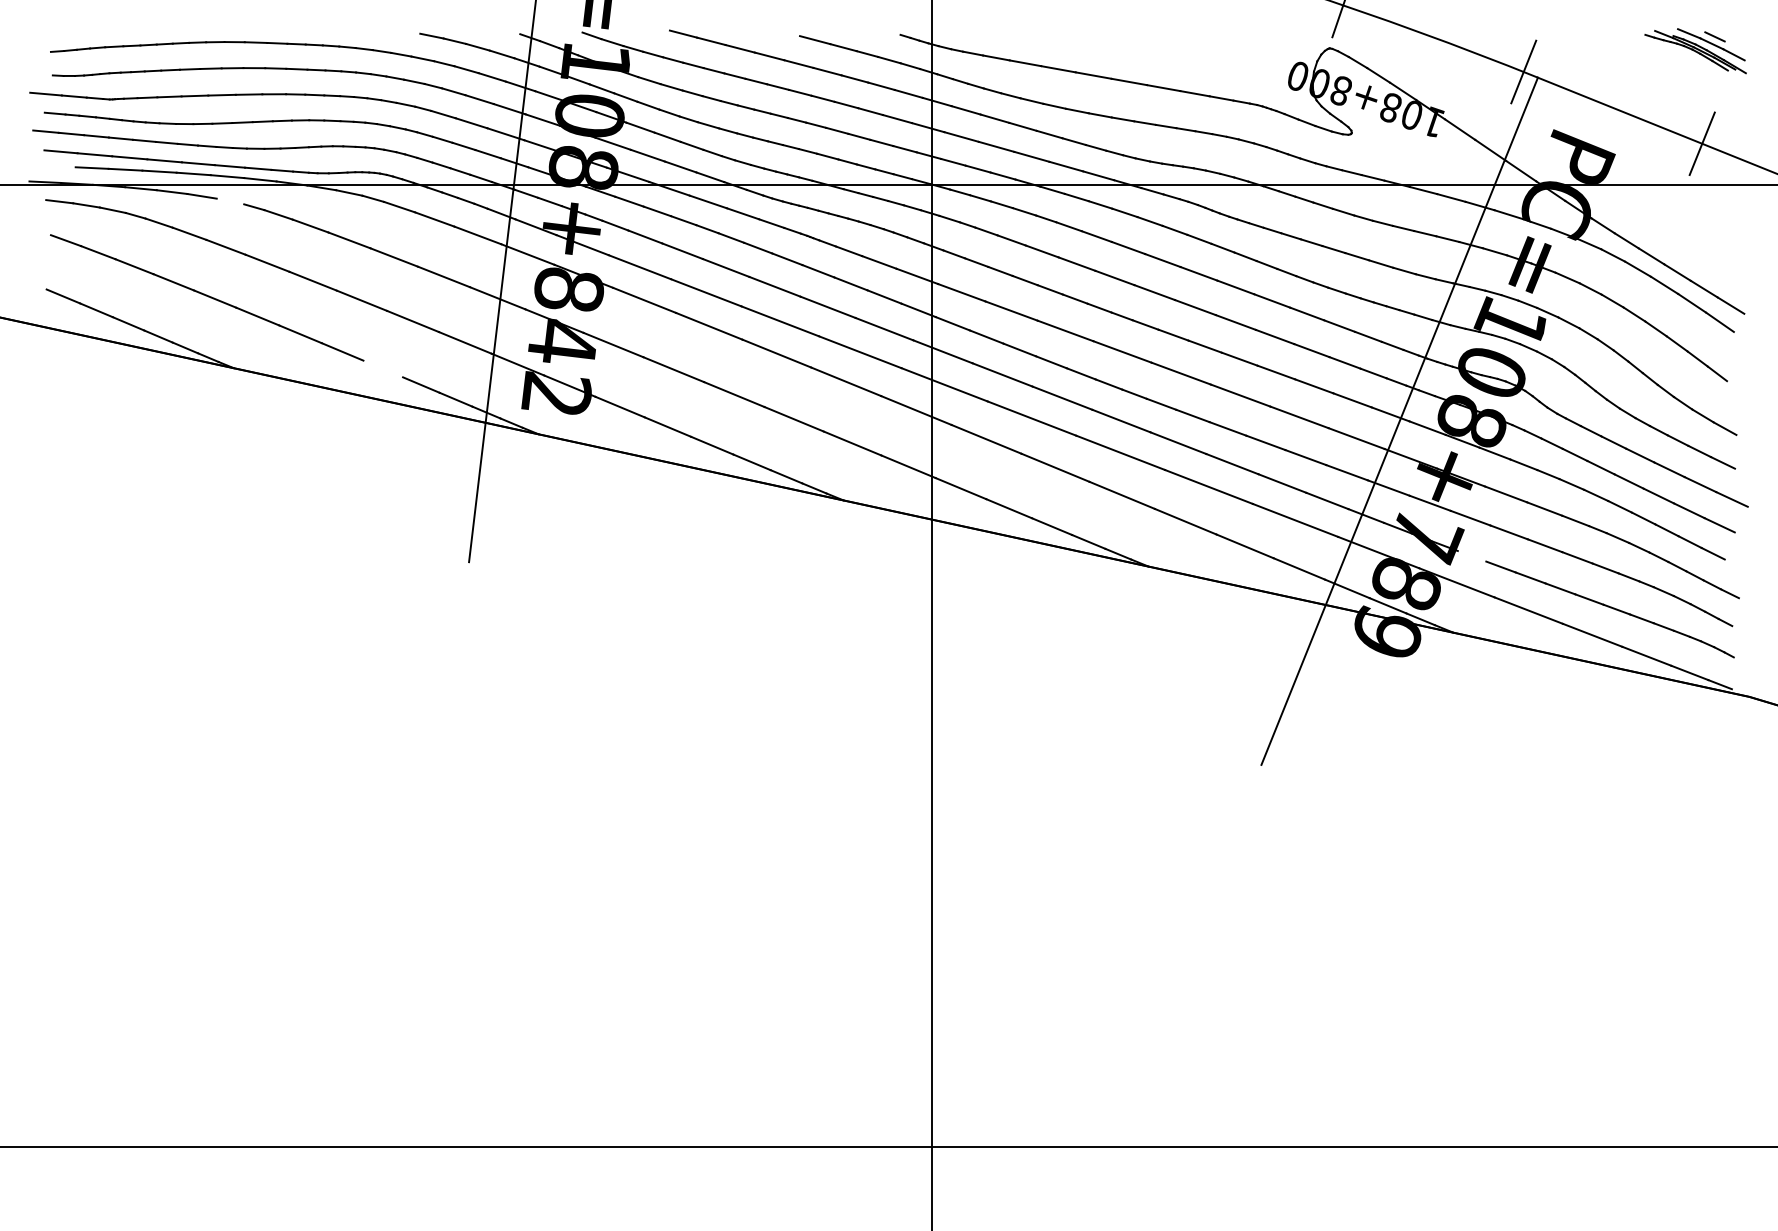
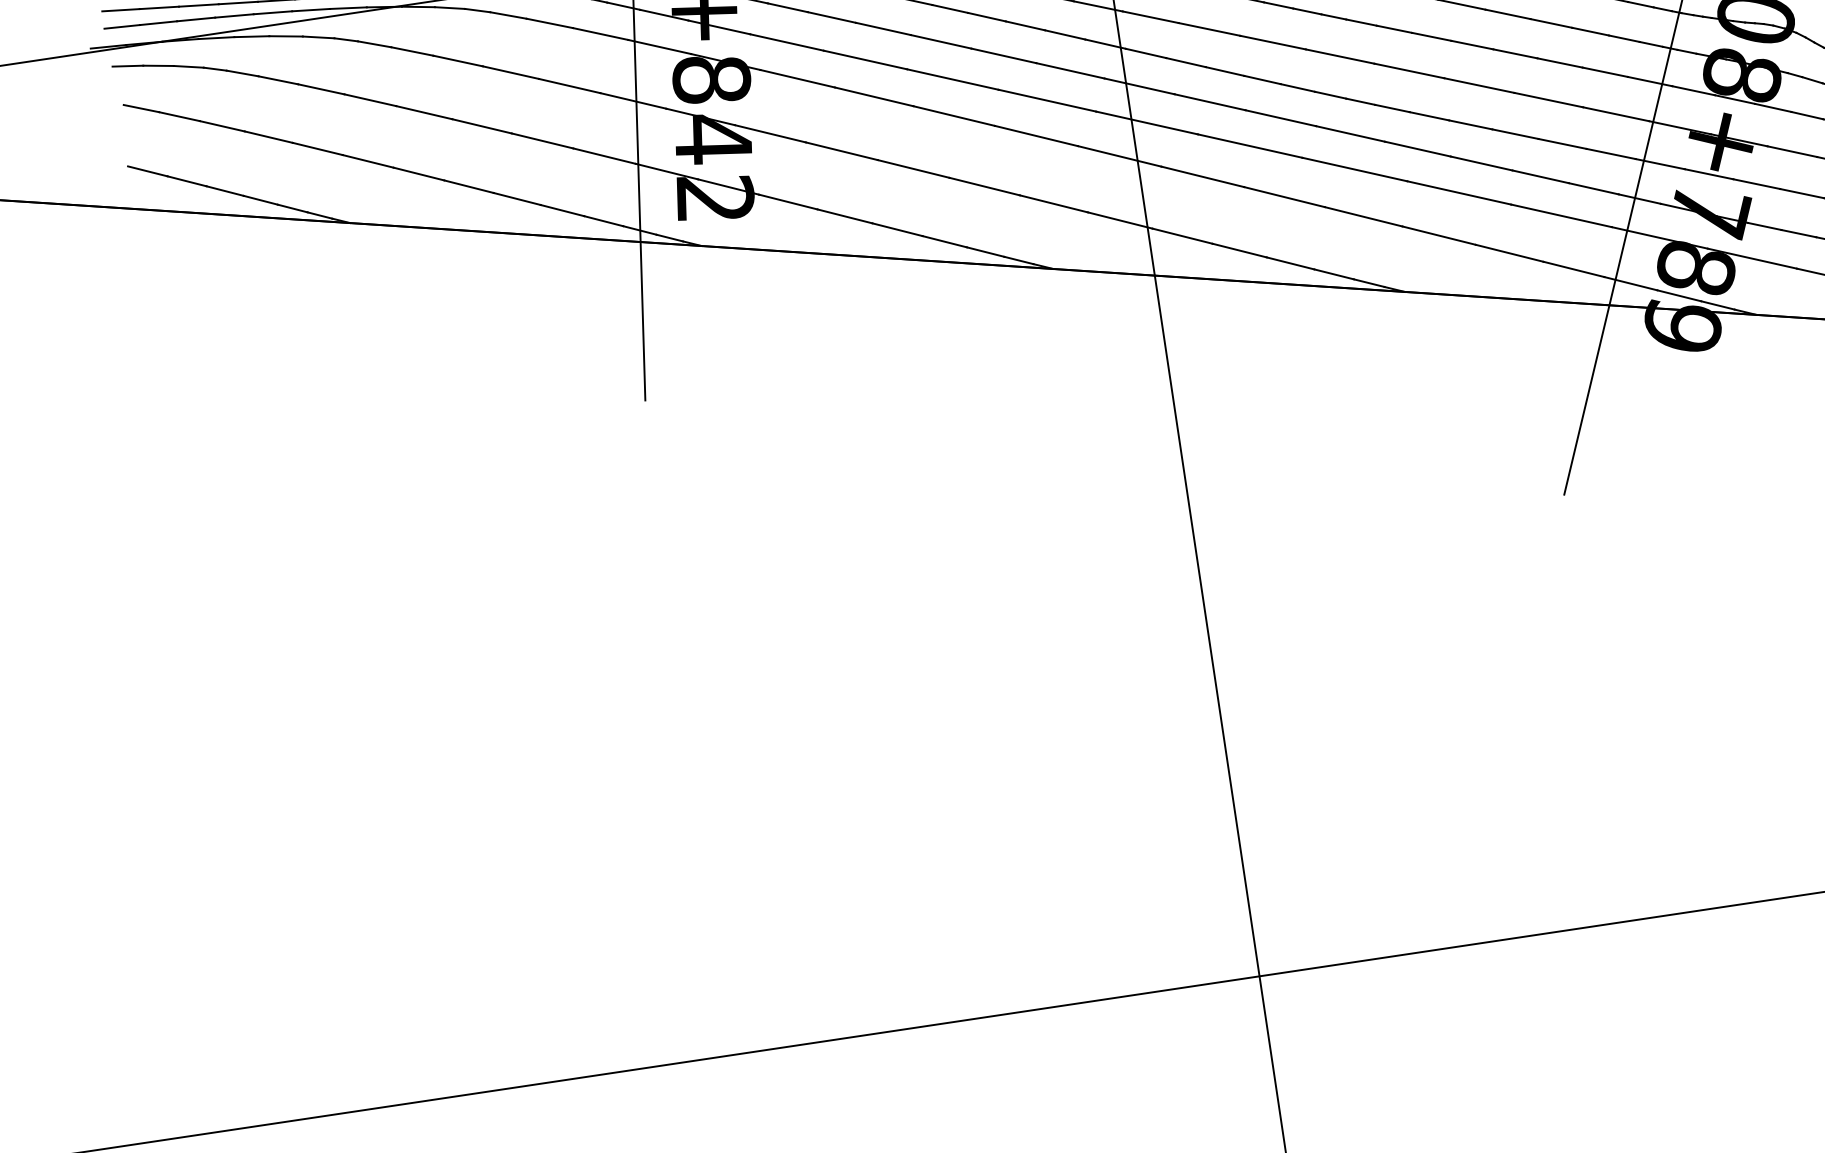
line: (59, 166) -> (121, 26), added
line: (230, 201) -> (318, 37), added
line: (383, 368) -> (517, 198), added
line: (1471, 556) -> (1764, 226), added

